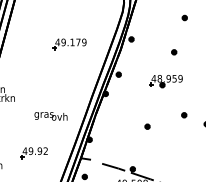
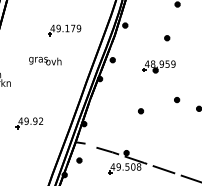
text: (51, 116) -> (45, 61), moved
part: (33, 153) -> (29, 123), moved

